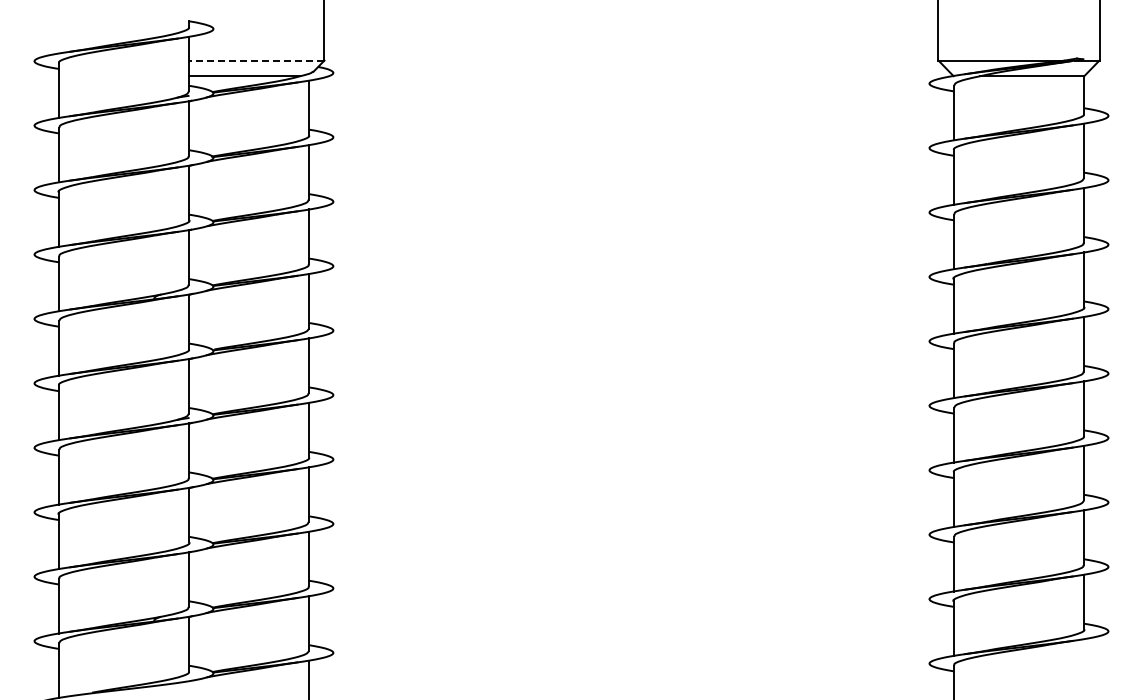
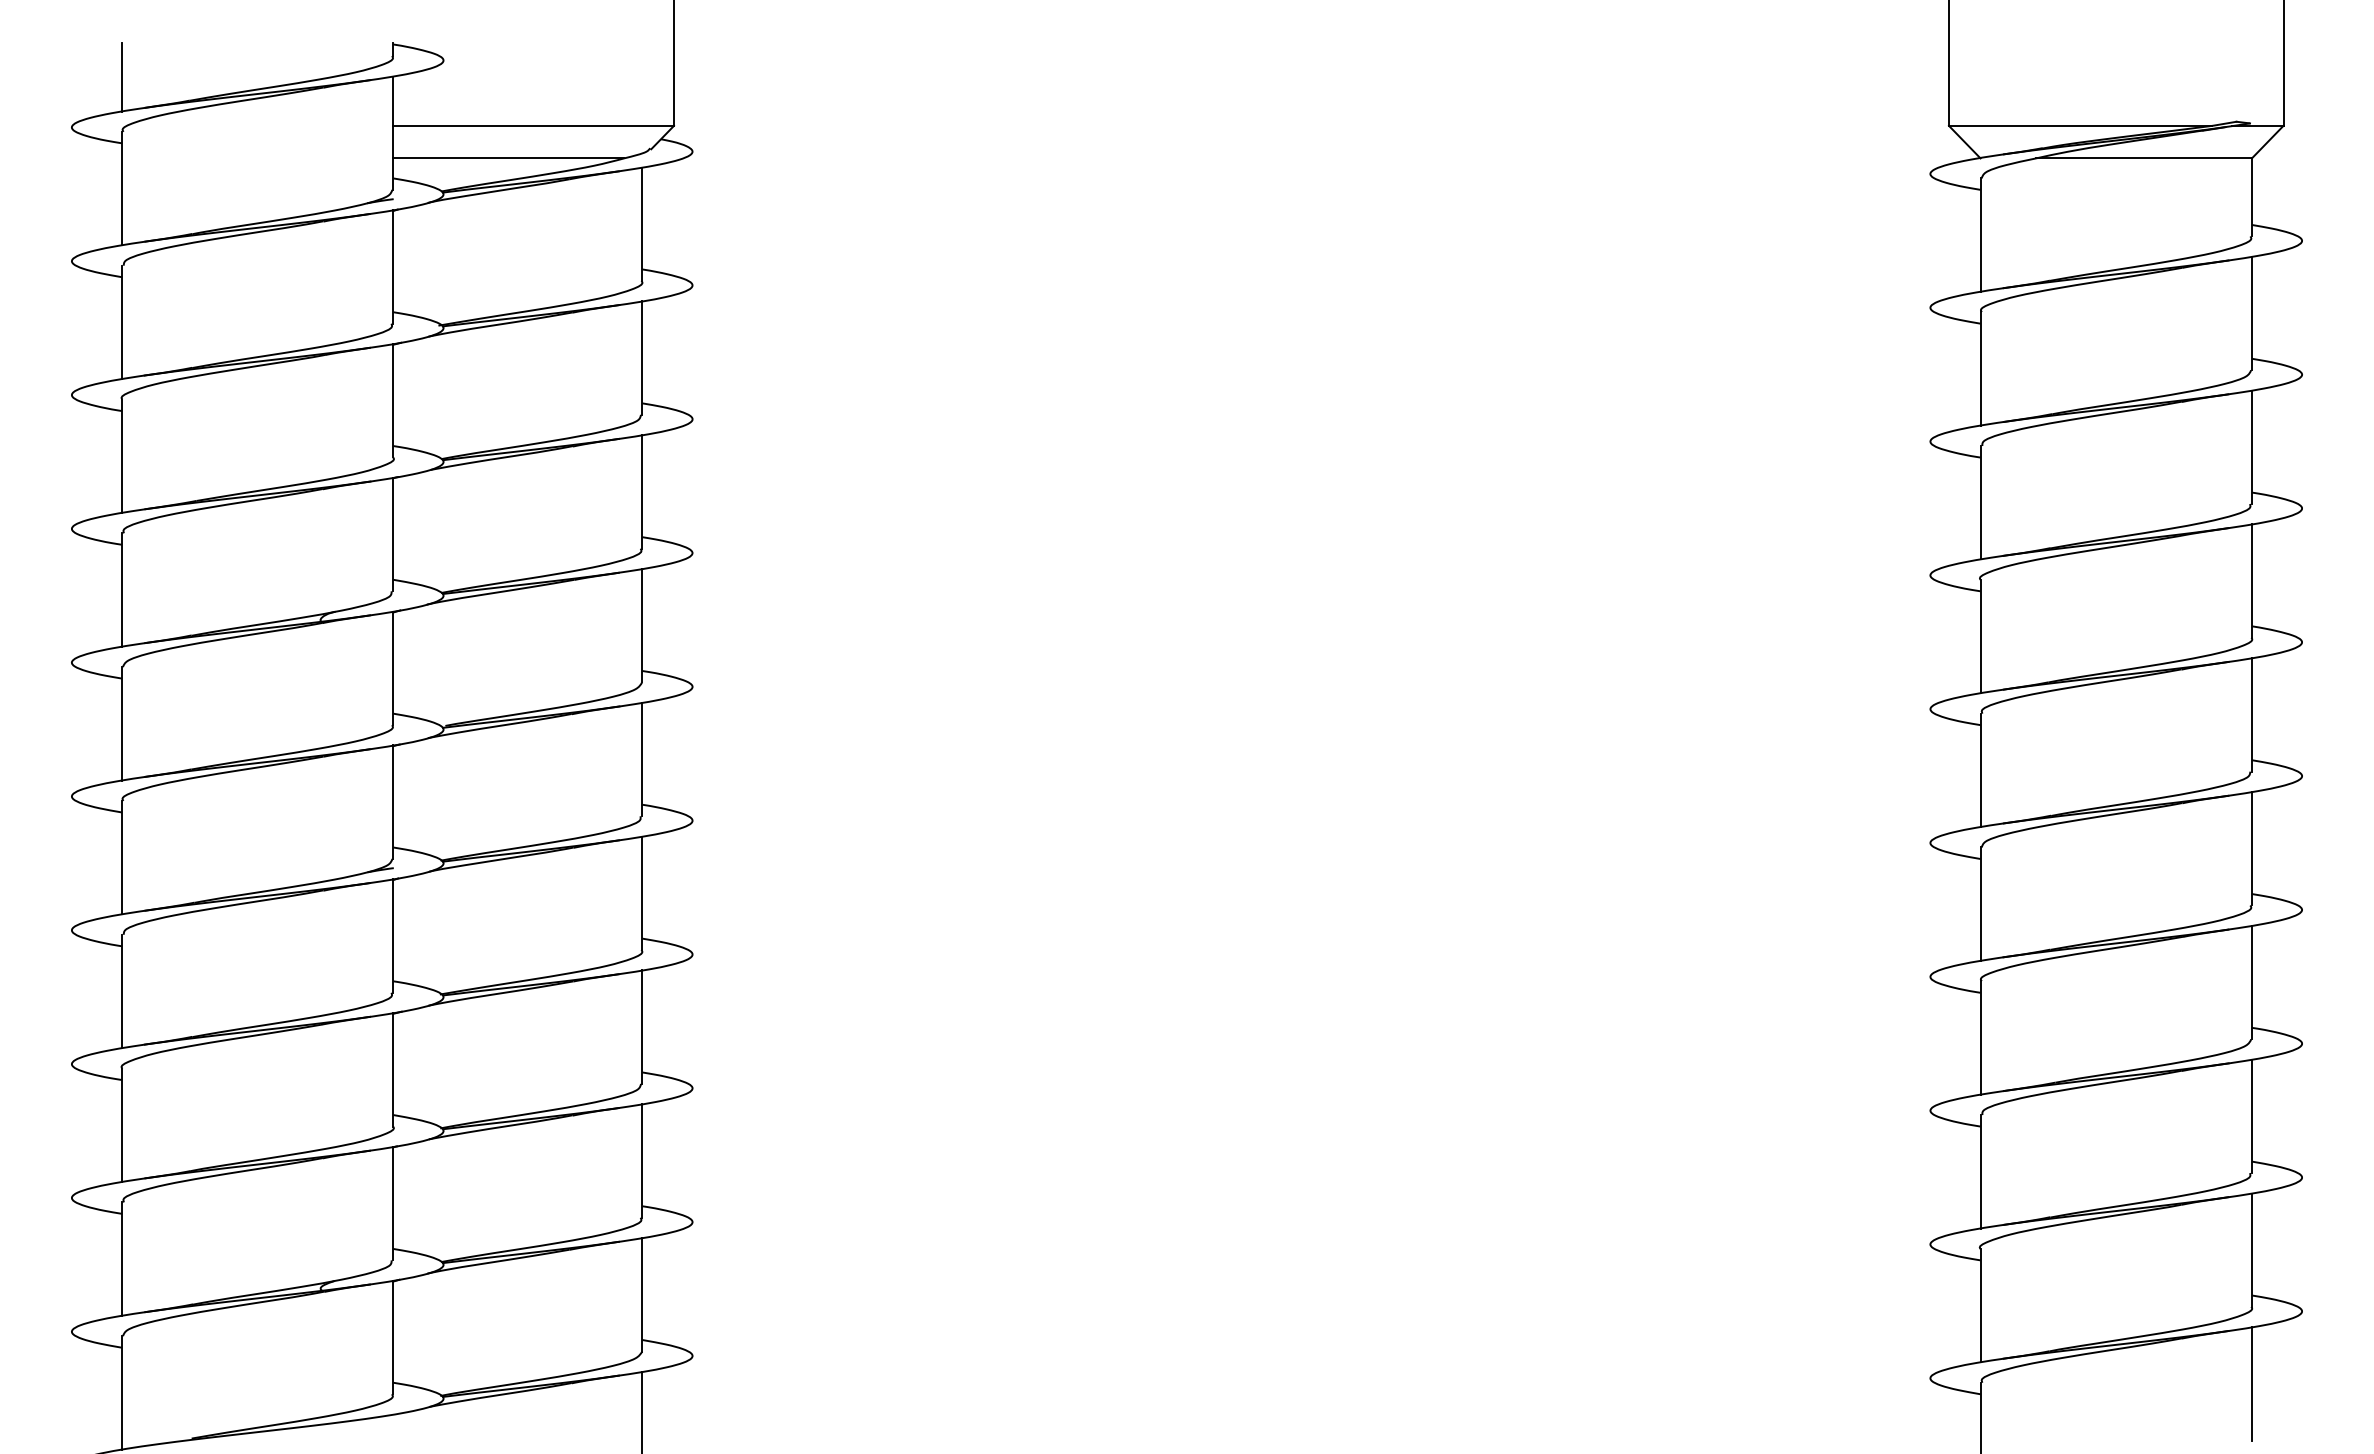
line: (58, 36) -> (121, 75), added
line: (256, 60) -> (532, 125), dashed -> solid
line: (1084, 666) -> (2252, 1384), added

